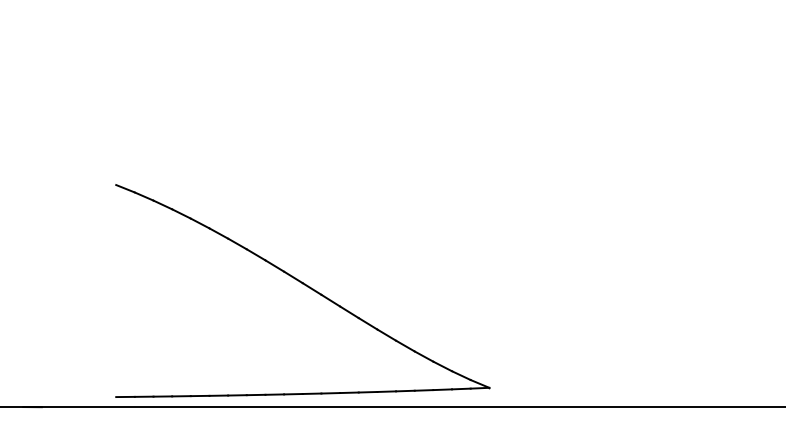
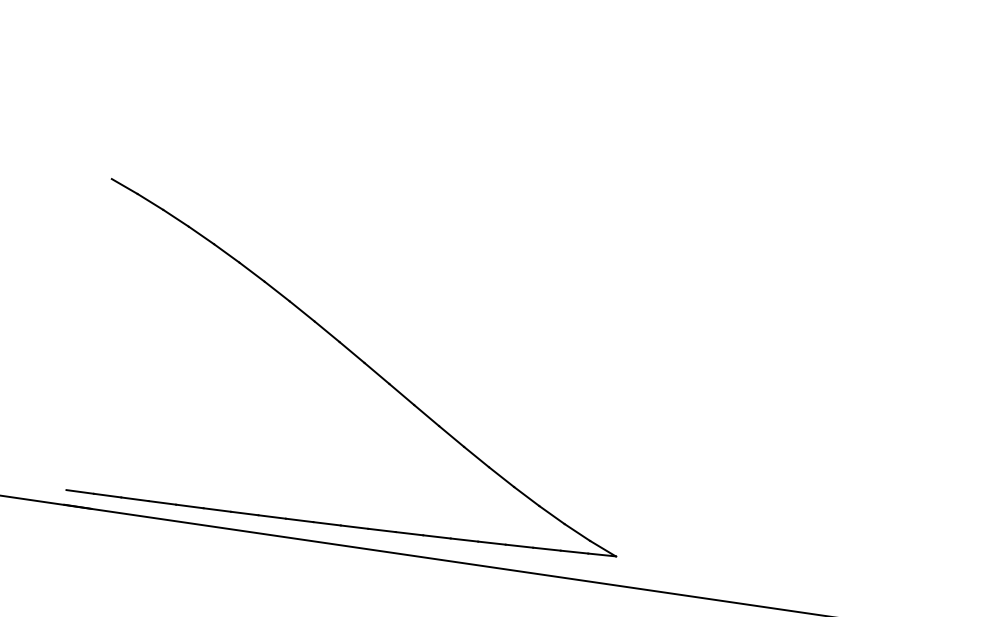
part: (302, 290) -> (362, 373), moved

